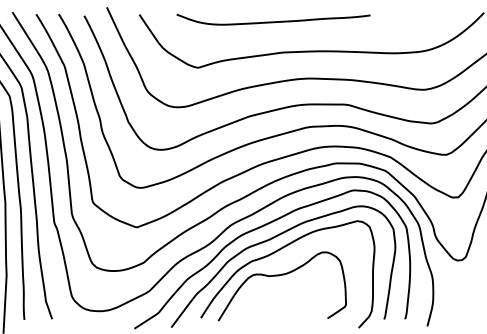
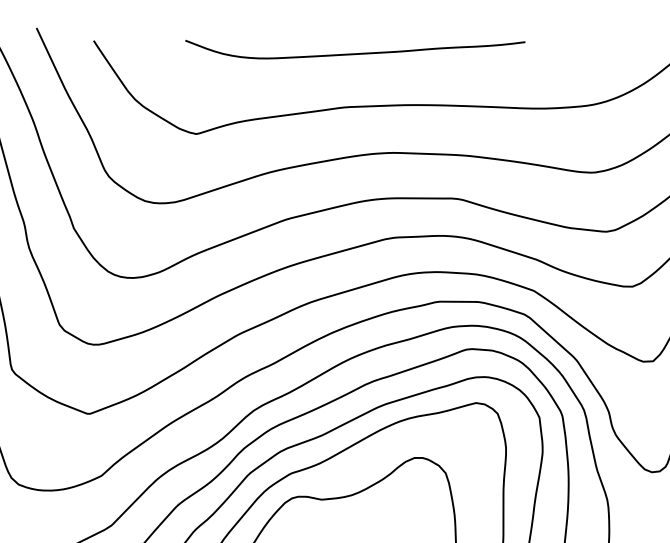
curve: (273, 21) -> (355, 52), moved

